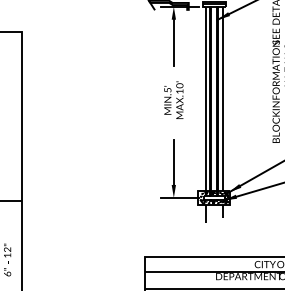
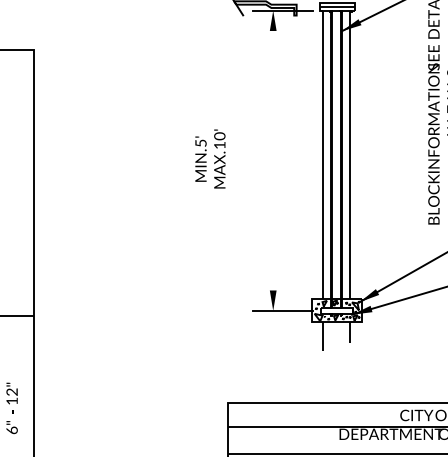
line: (173, 42) -> (272, 66), removed
text: (173, 99) -> (209, 157), moved
line: (173, 161) -> (272, 253), removed

